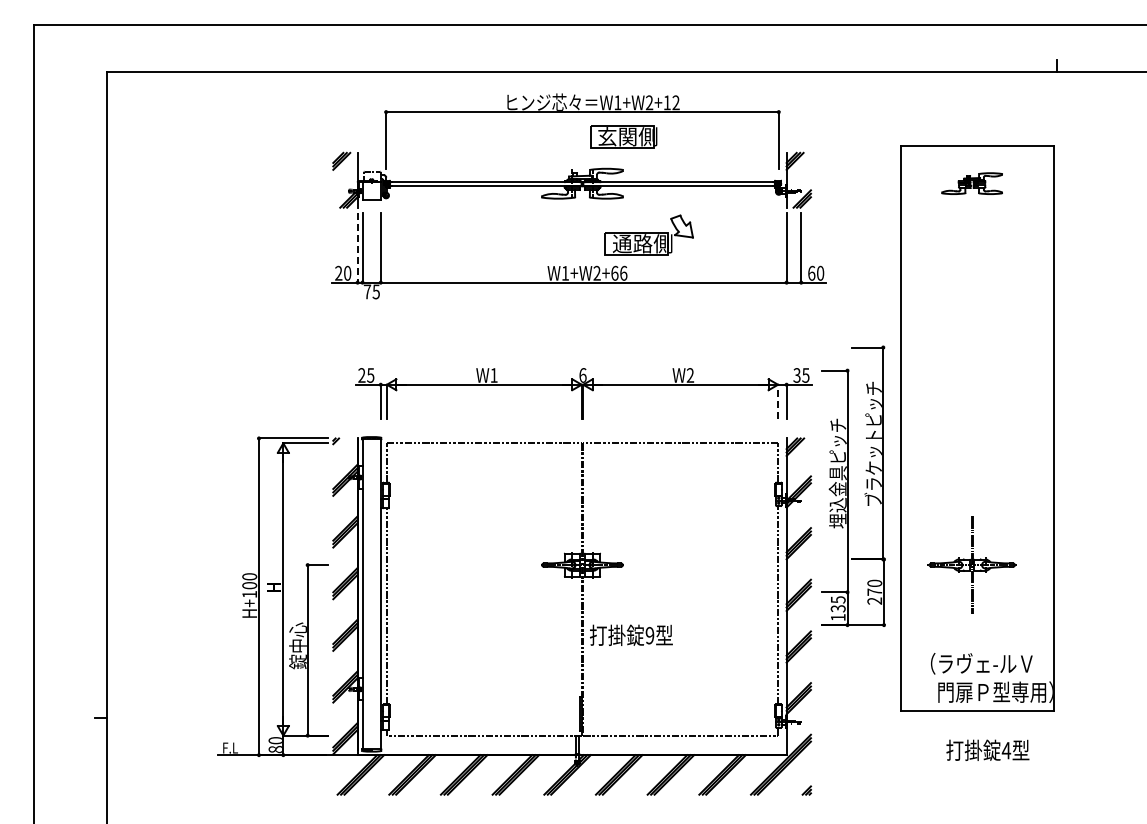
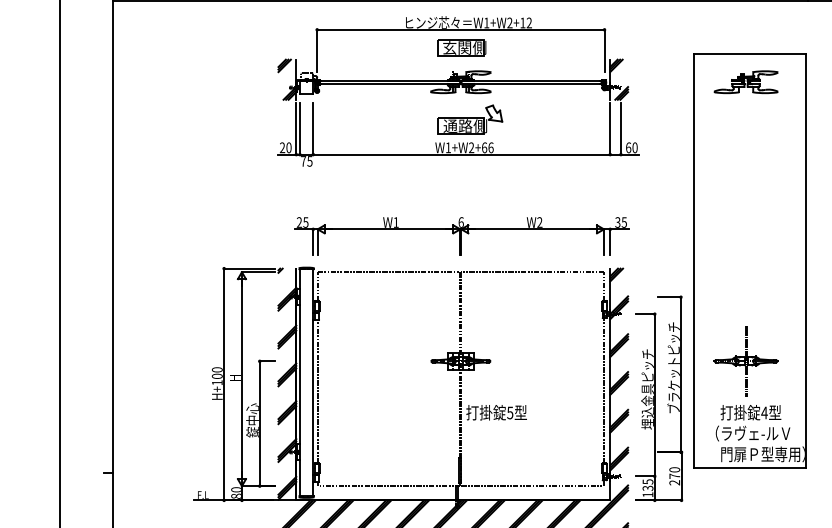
part: (623, 136) -> (461, 47), moved
part: (971, 183) -> (745, 82), size x1.43
part: (648, 234) -> (469, 119), moved
line: (357, 248) -> (296, 129), dashed -> solid
line: (778, 401) -> (604, 241), dashed -> solid
part: (853, 485) -> (659, 398), moved
text: (649, 635) -> (509, 412), 9 -> 5
text: (987, 749) -> (750, 412), moved

